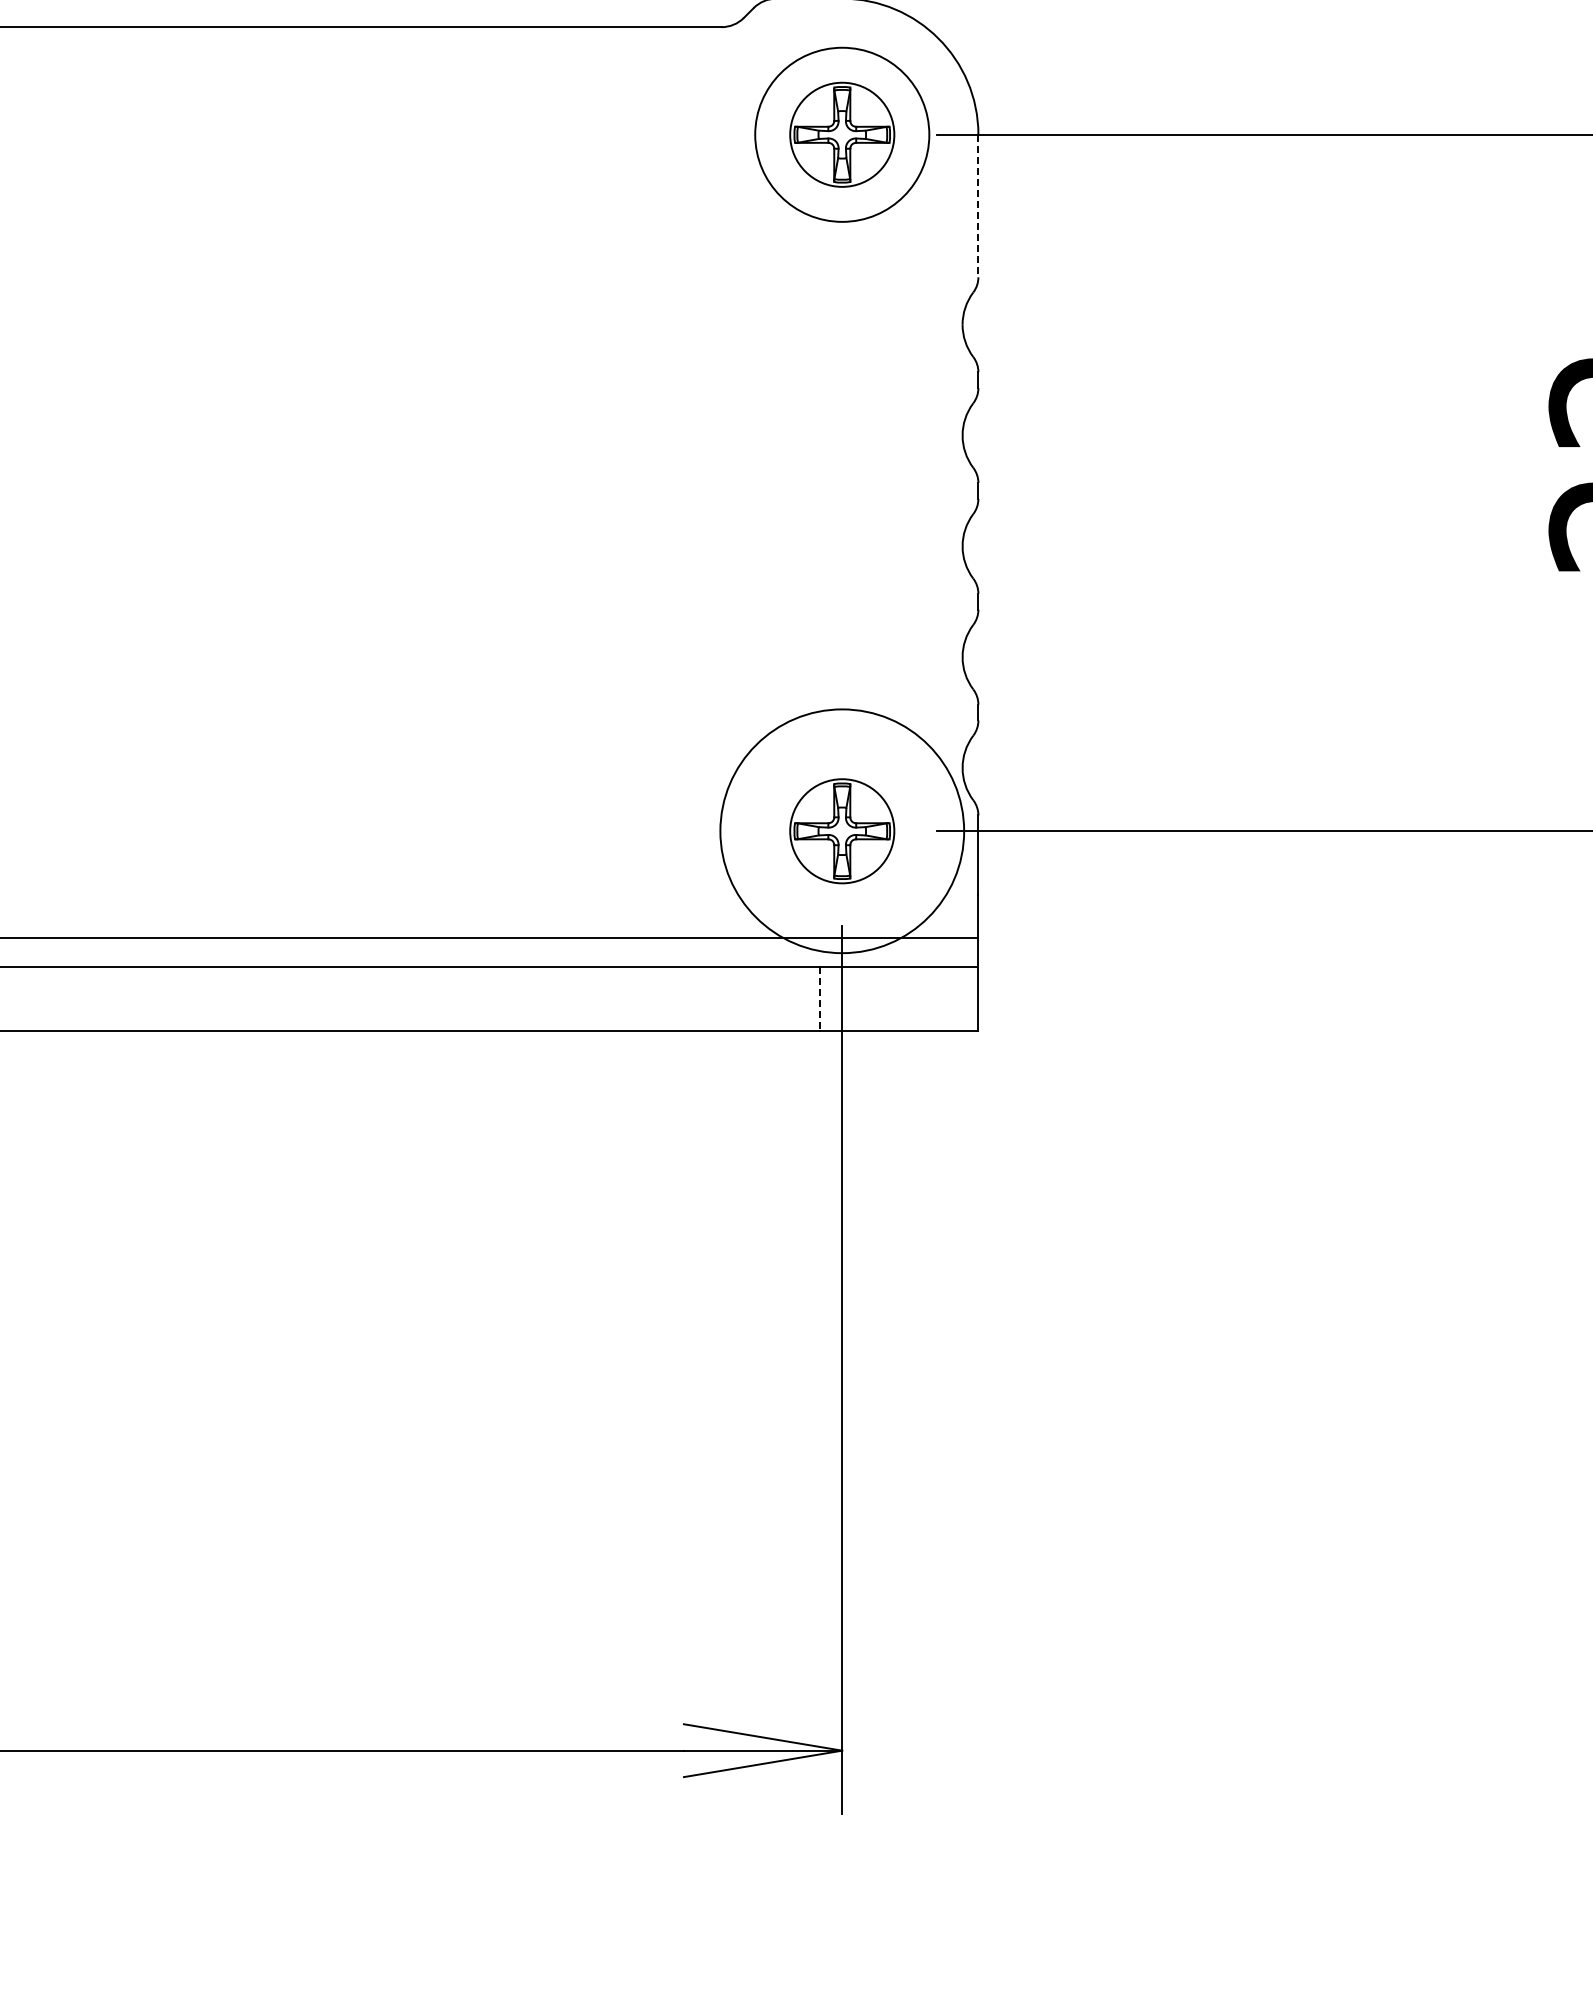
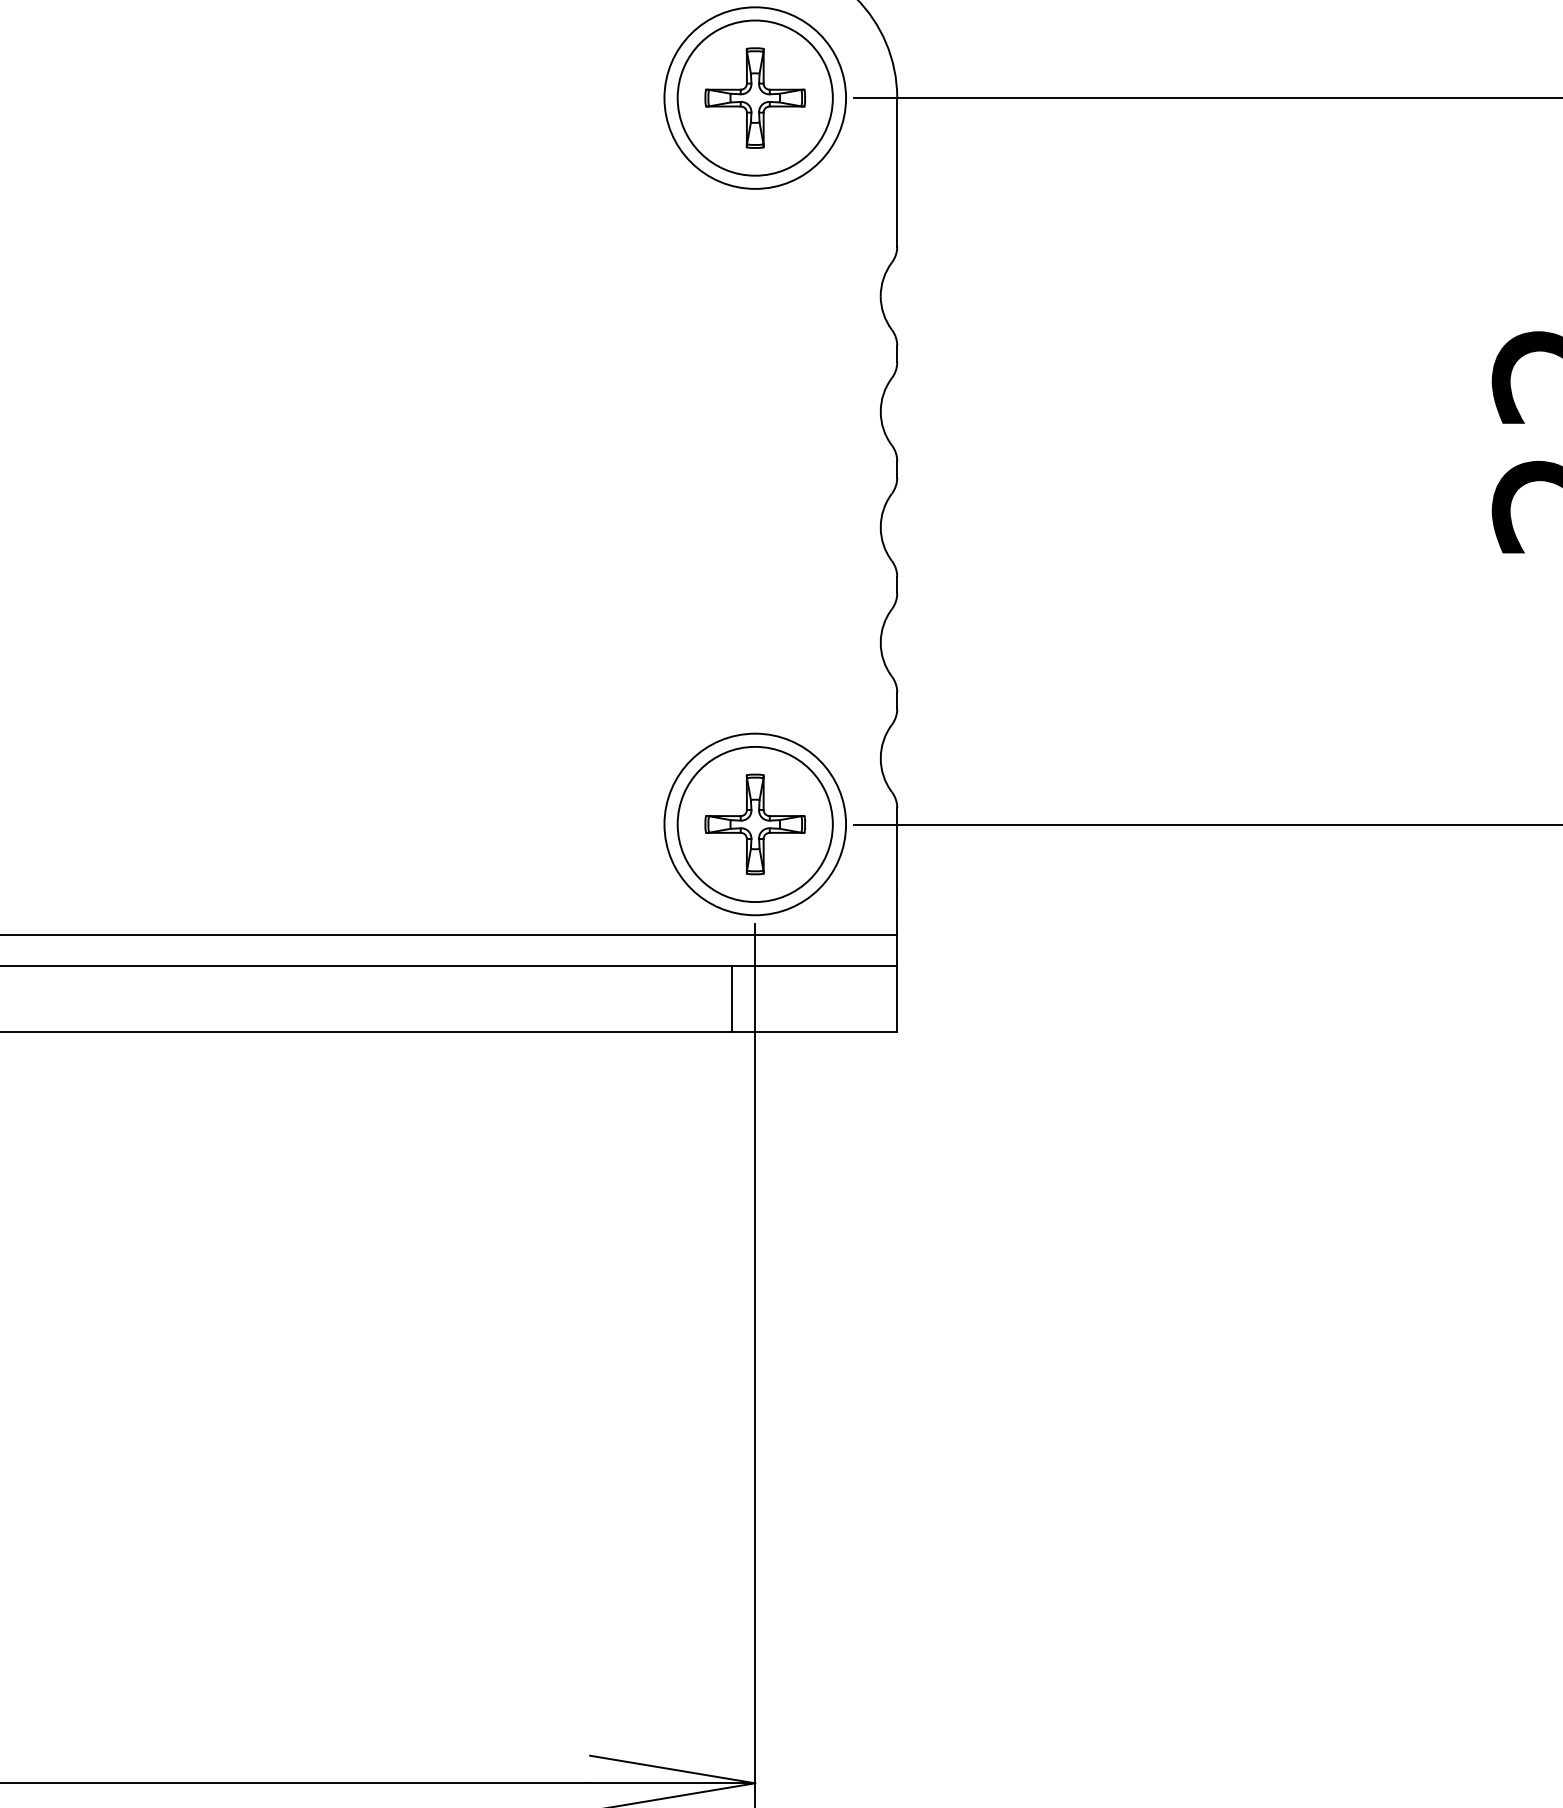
circle: (841, 134) -> (754, 97), size x1.43
line: (978, 206) -> (897, 172), dashed -> solid
circle: (841, 830) -> (754, 823), size x1.43
circle: (842, 831) -> (755, 824), size x0.71
line: (820, 999) -> (732, 999), dashed -> solid

